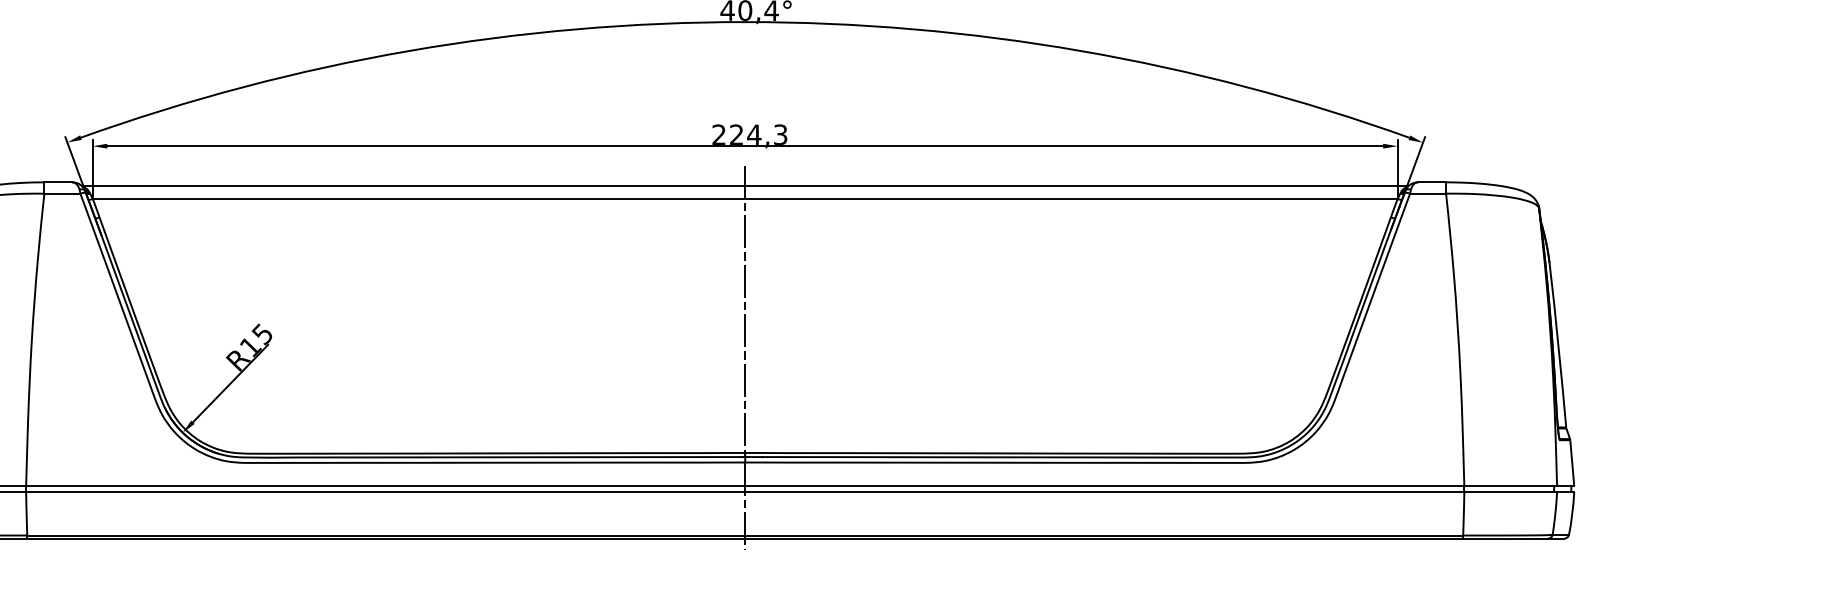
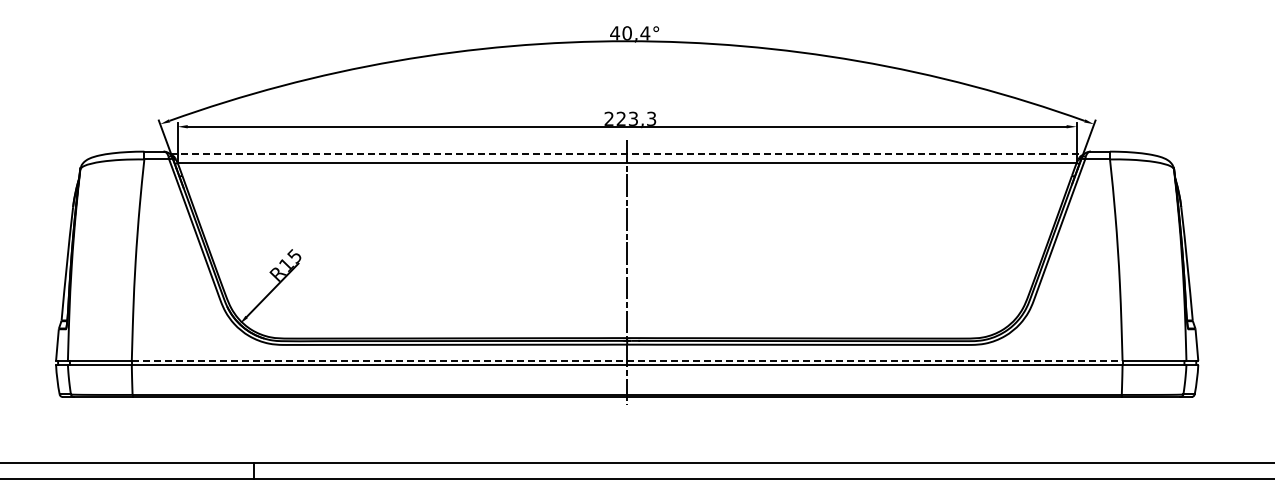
text: (754, 134) -> (633, 118), 224,3 -> 223,3
line: (745, 186) -> (627, 154), solid -> dashed
line: (745, 485) -> (627, 360), solid -> dashed

